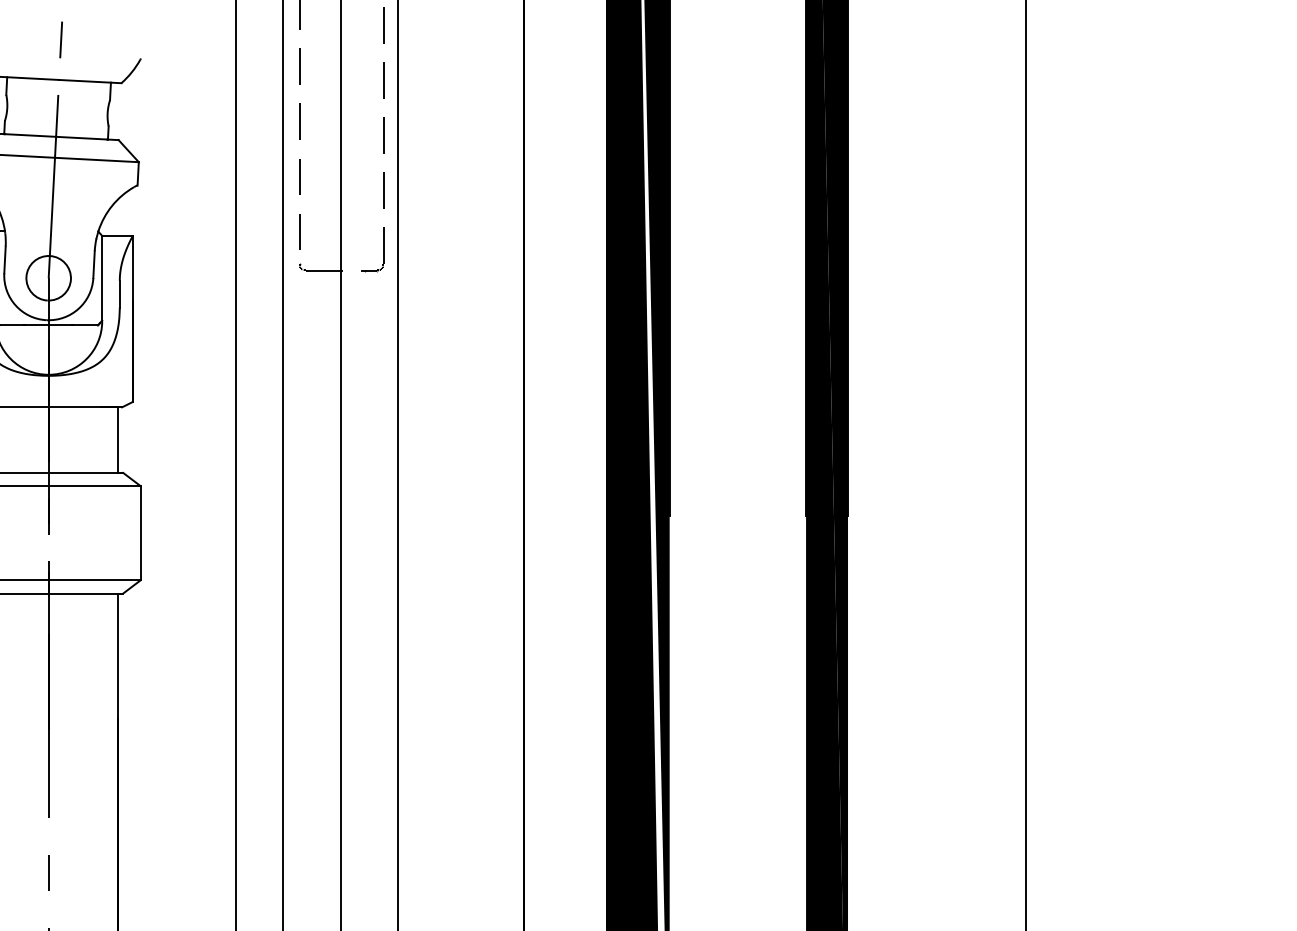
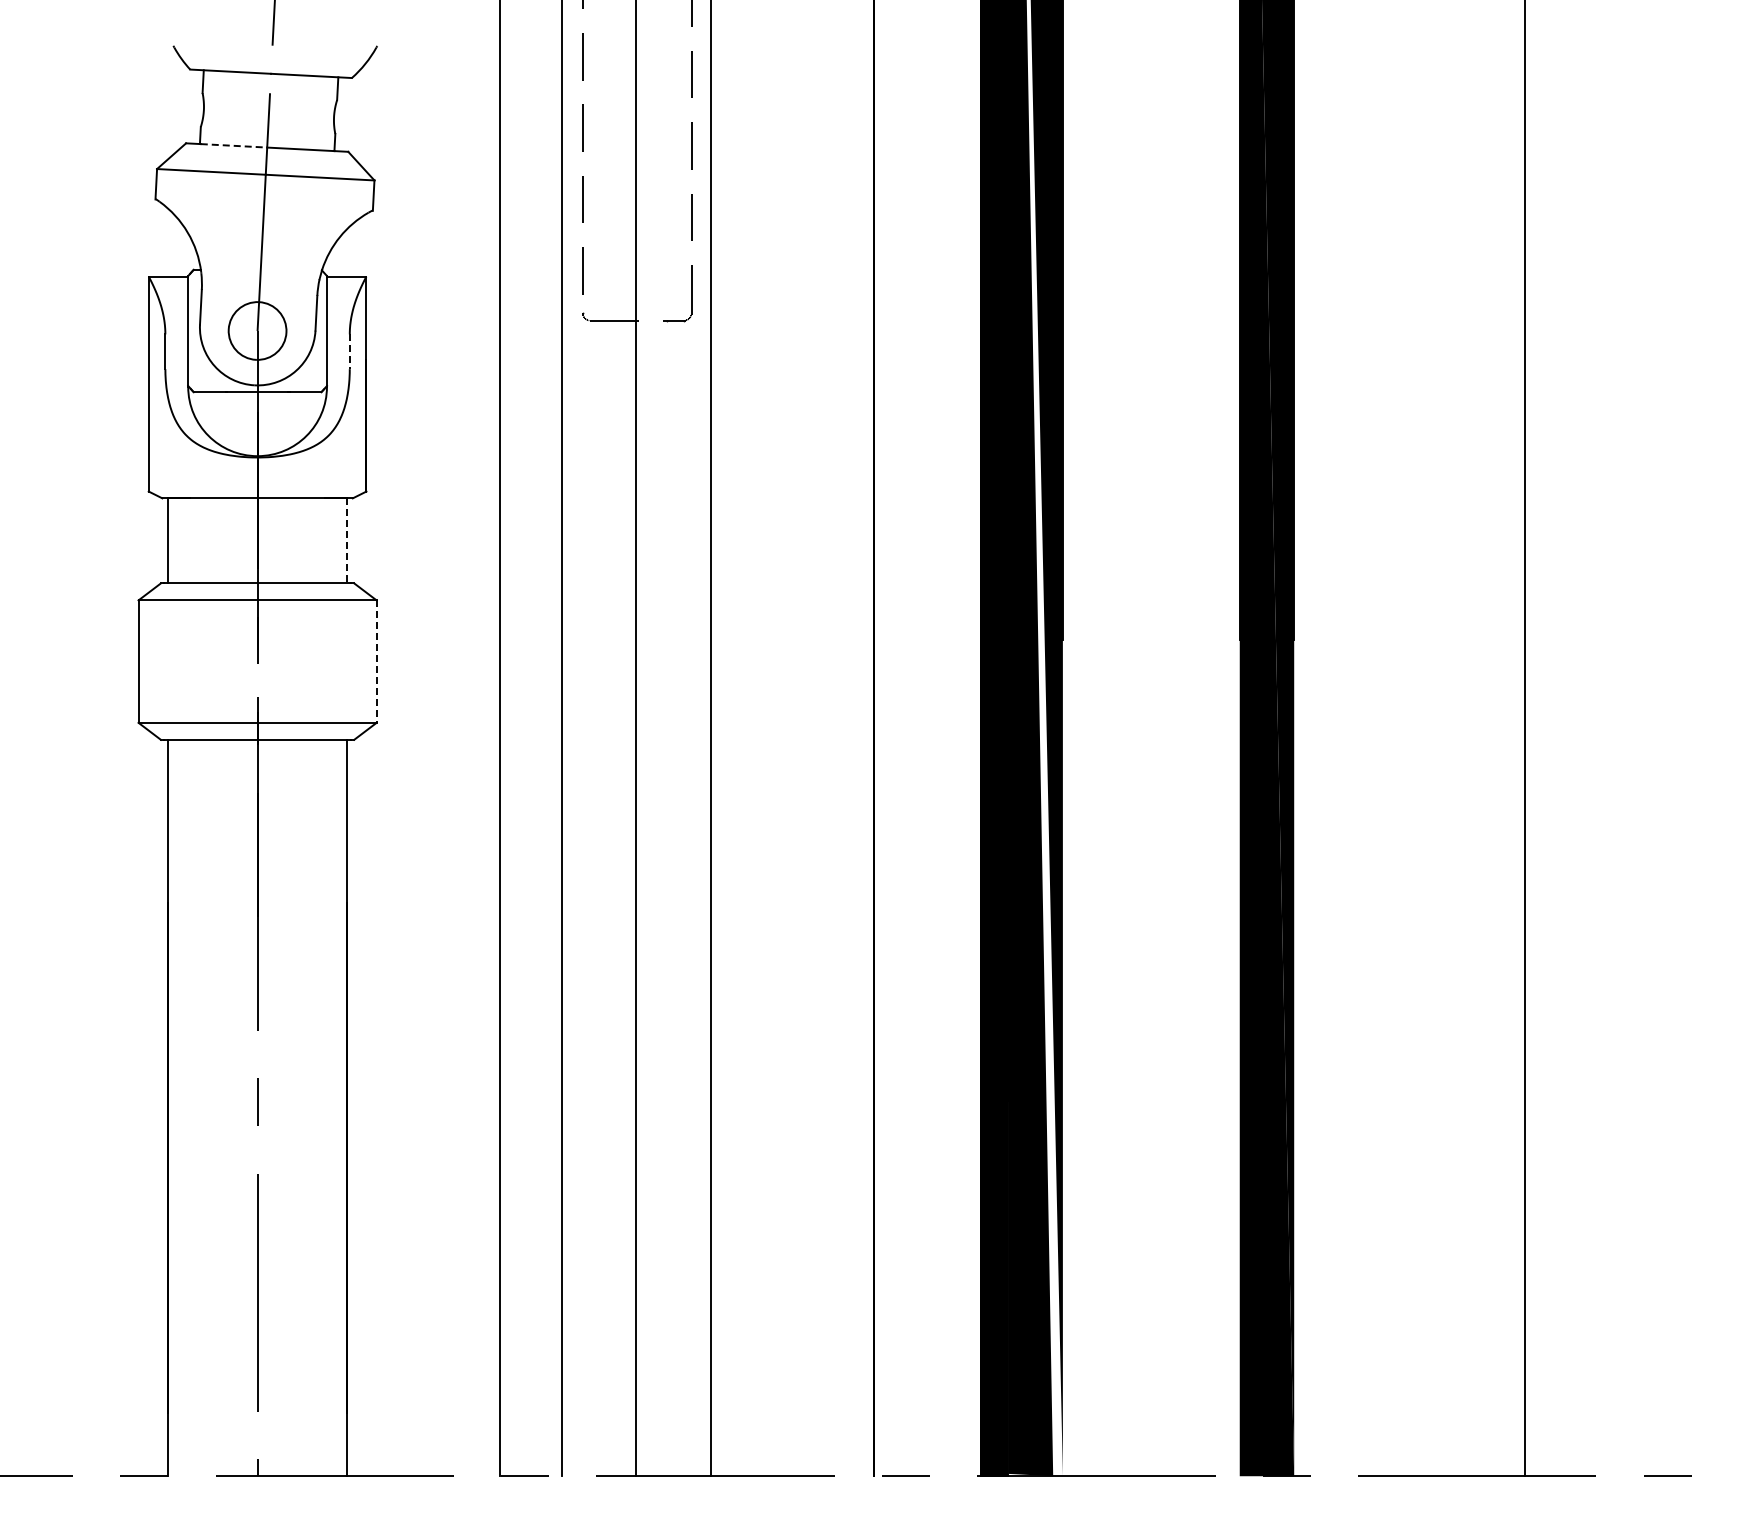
line: (30, 135) -> (234, 145), solid -> dashed
line: (119, 294) -> (349, 352), solid -> dashed
line: (118, 439) -> (347, 540), solid -> dashed
line: (140, 533) -> (376, 662), solid -> dashed

